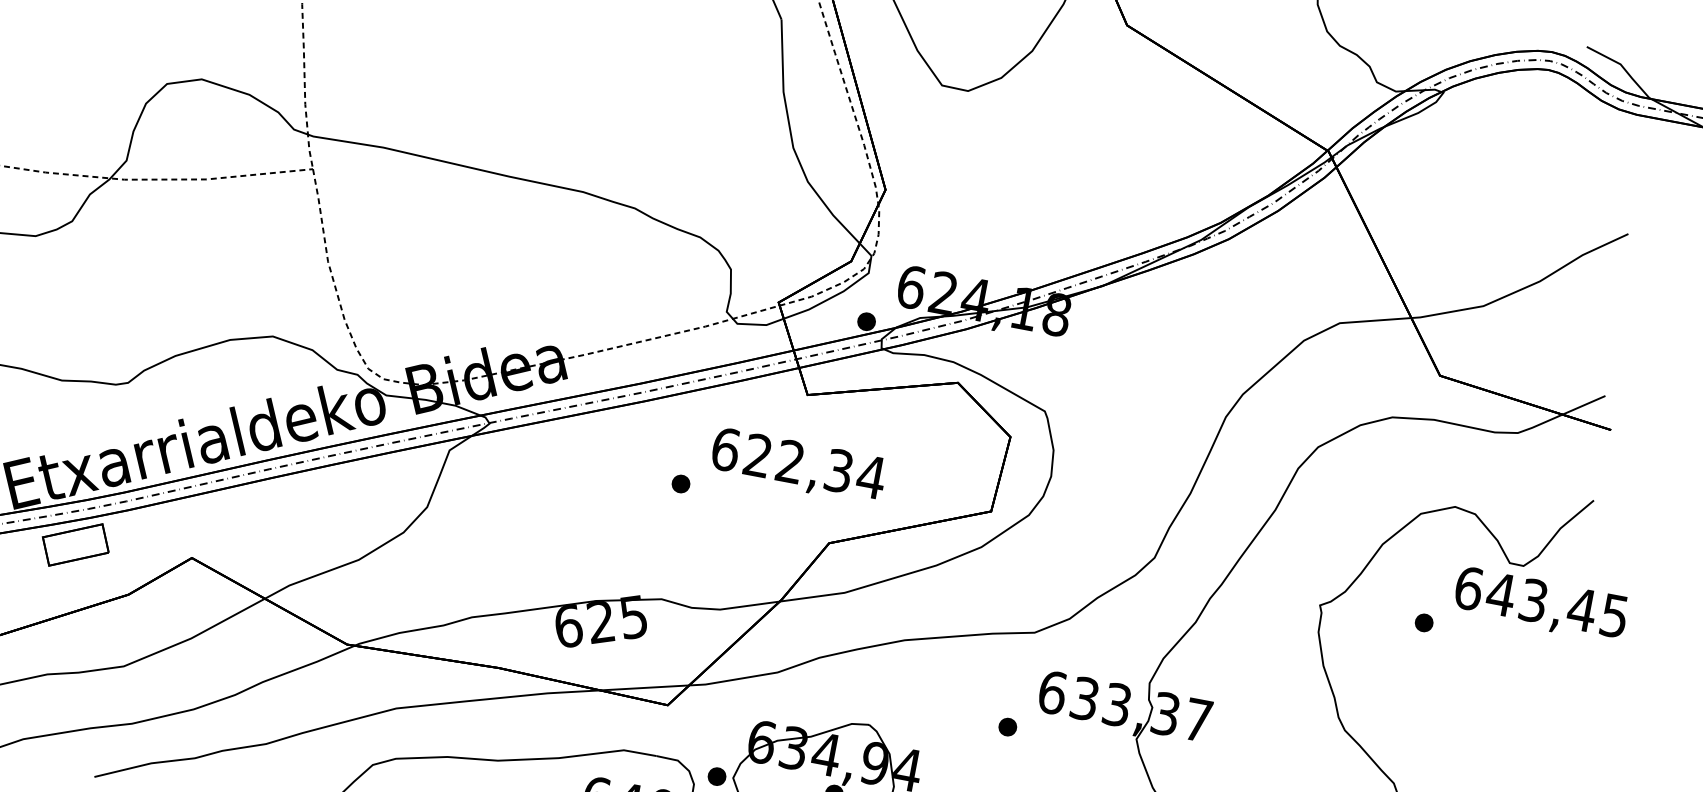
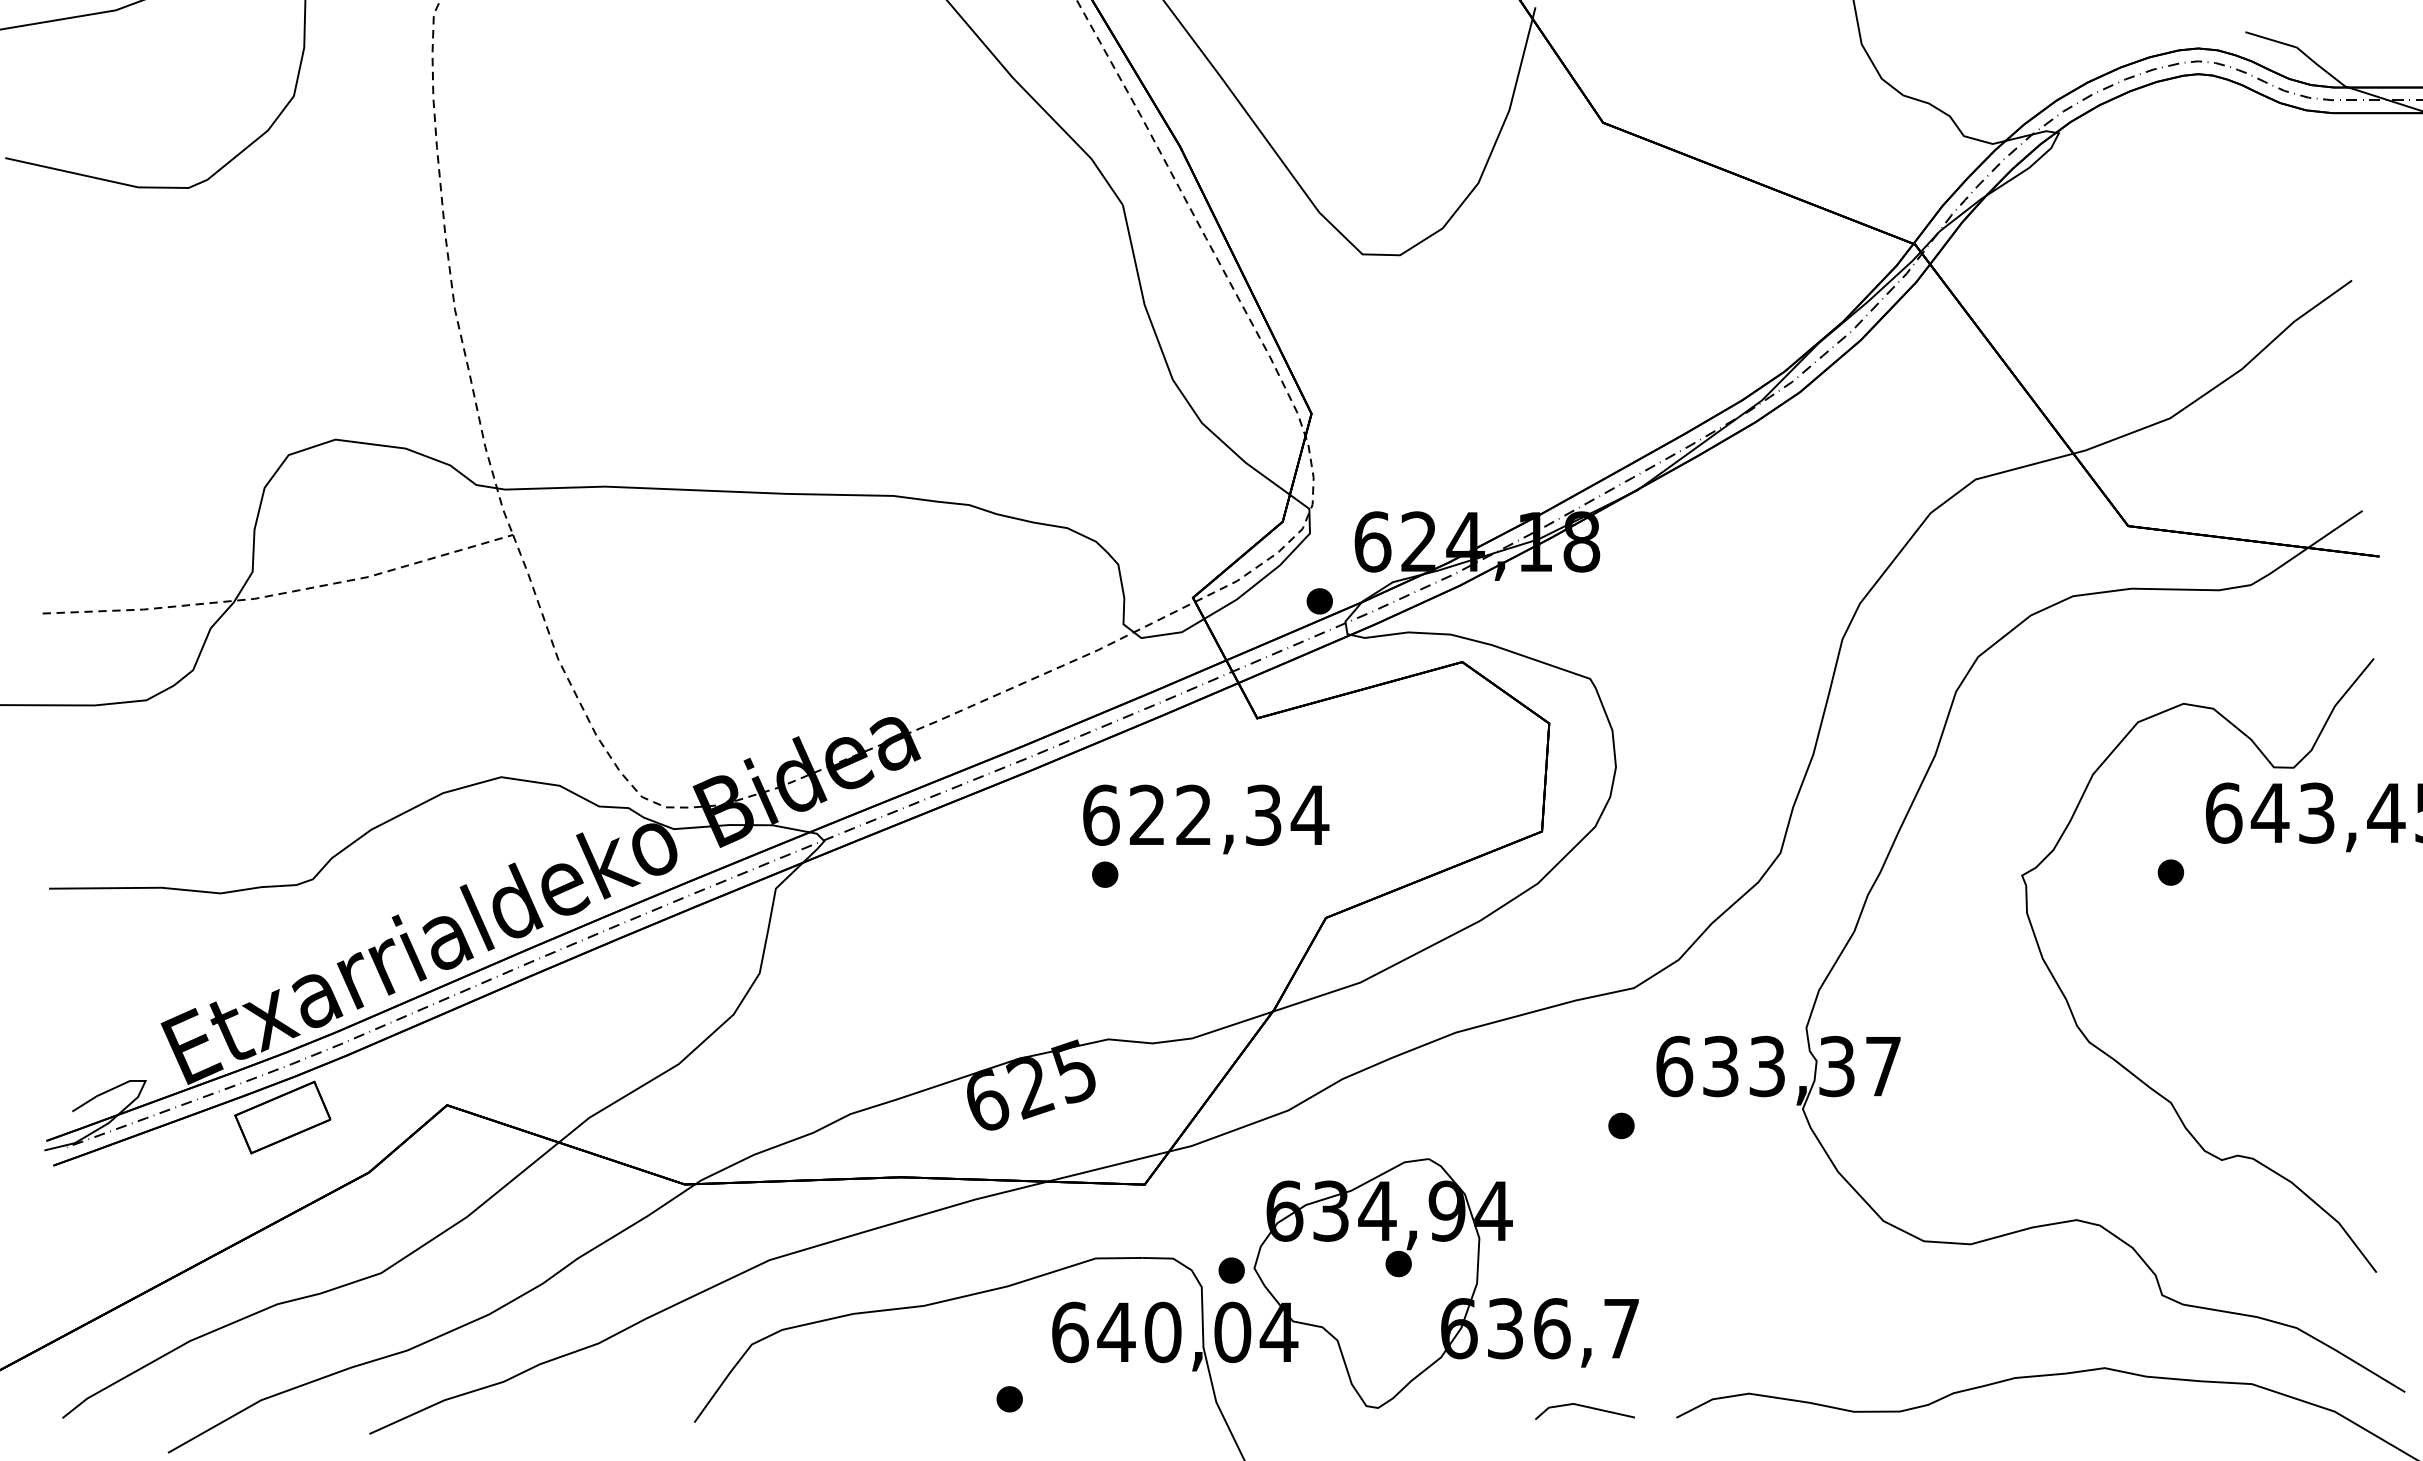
text: (798, 466) -> (1206, 819), moved

